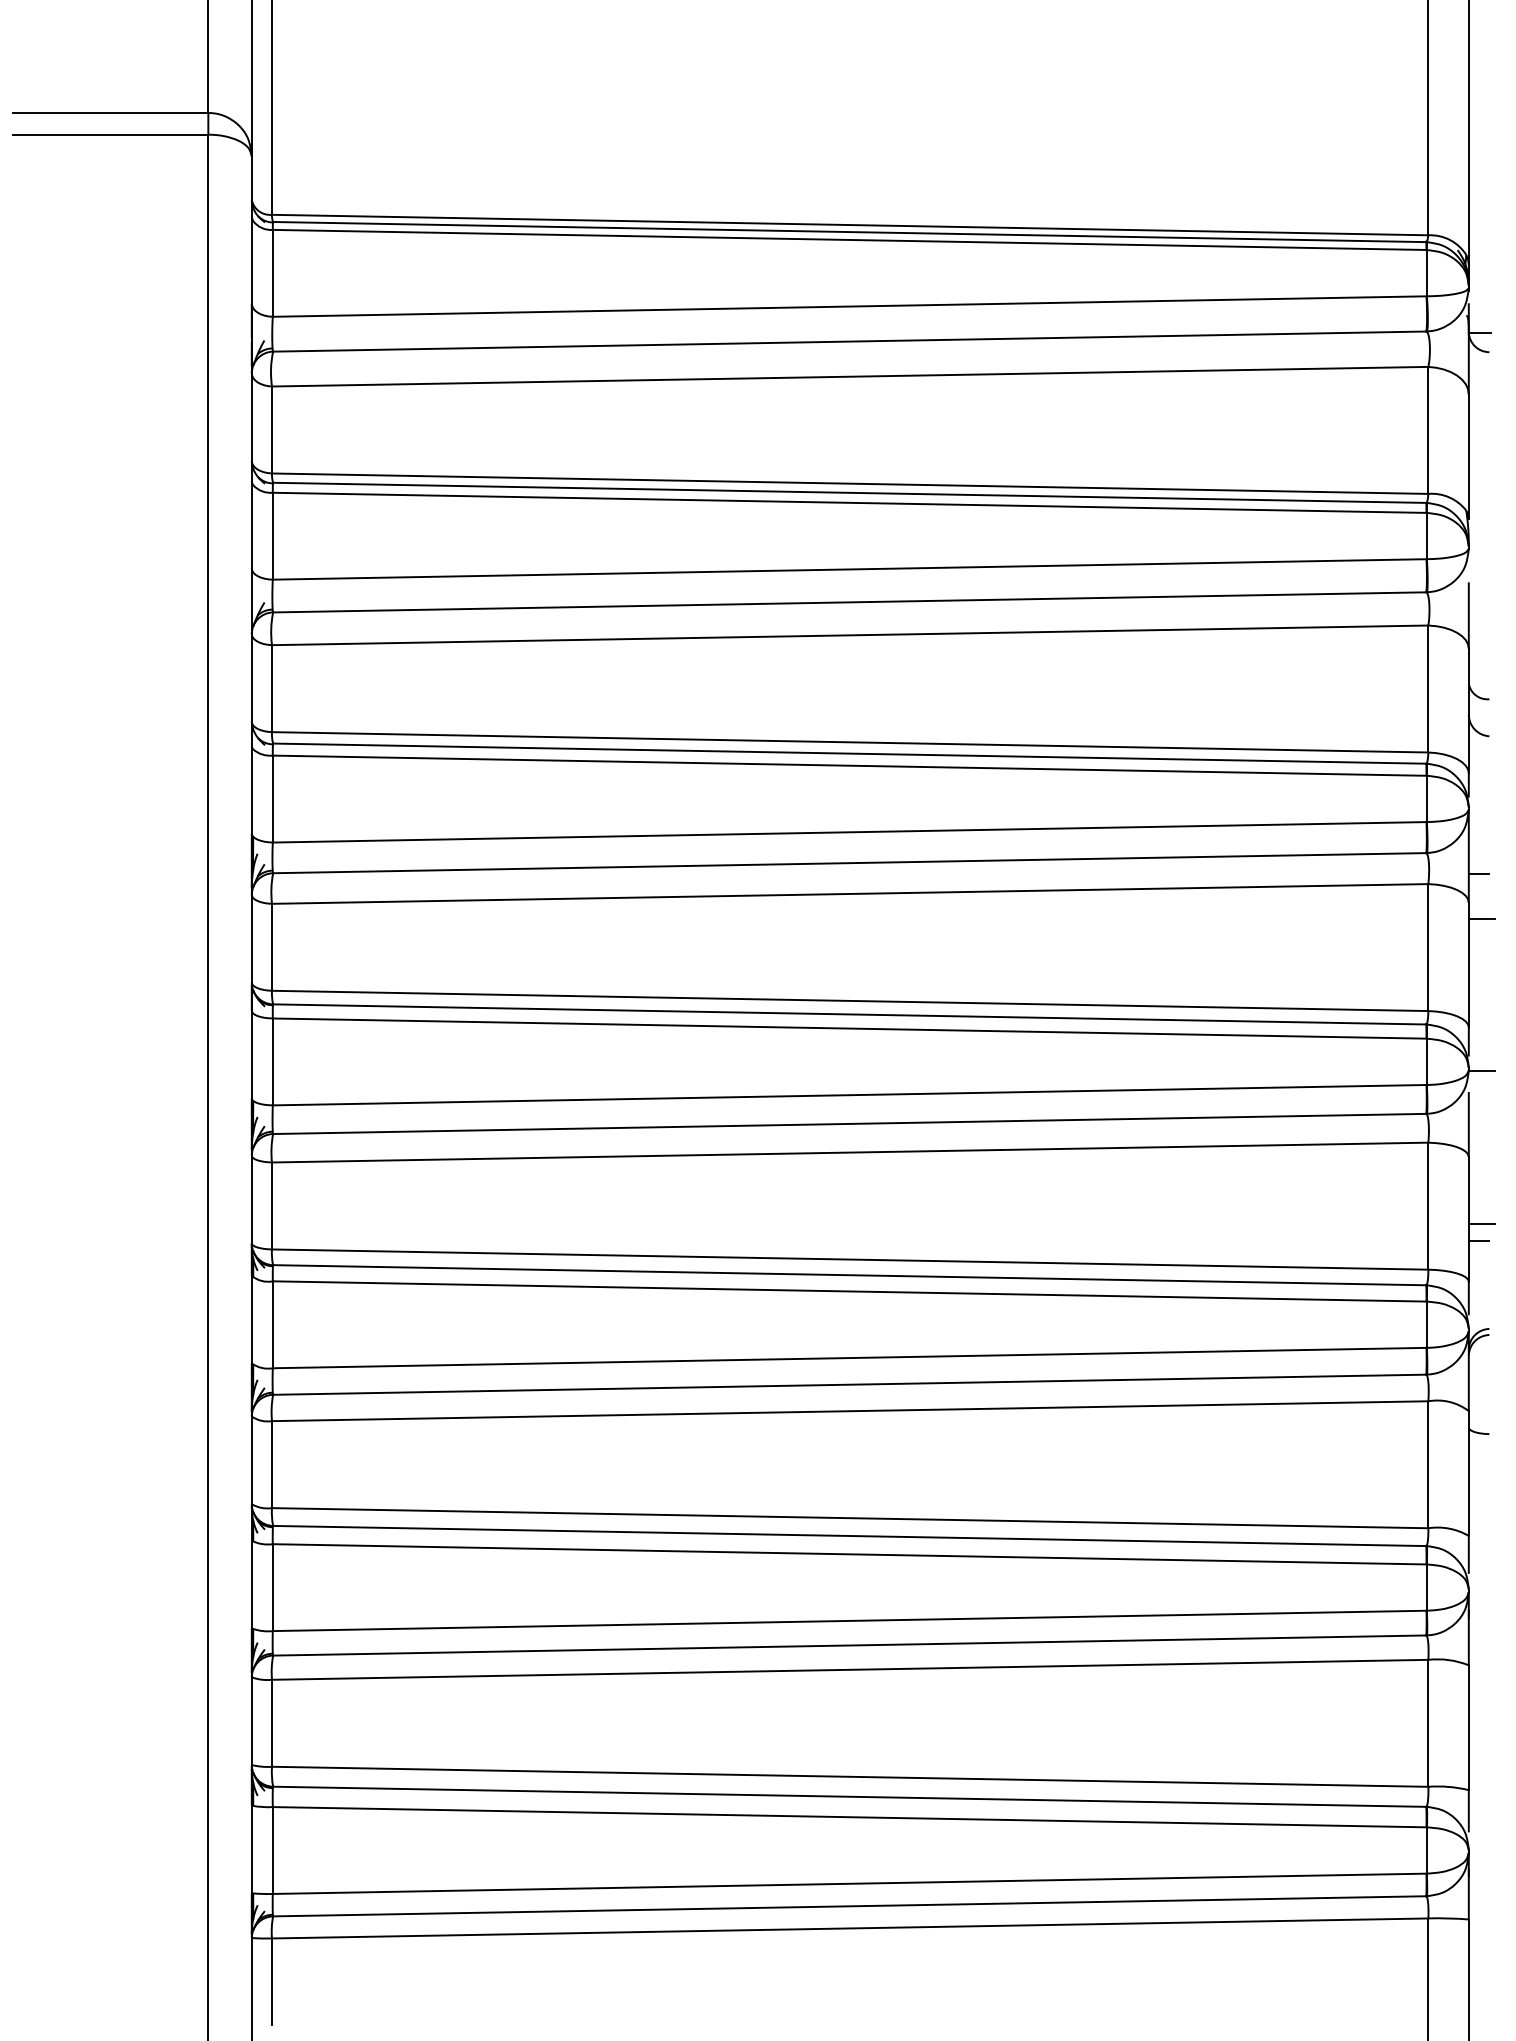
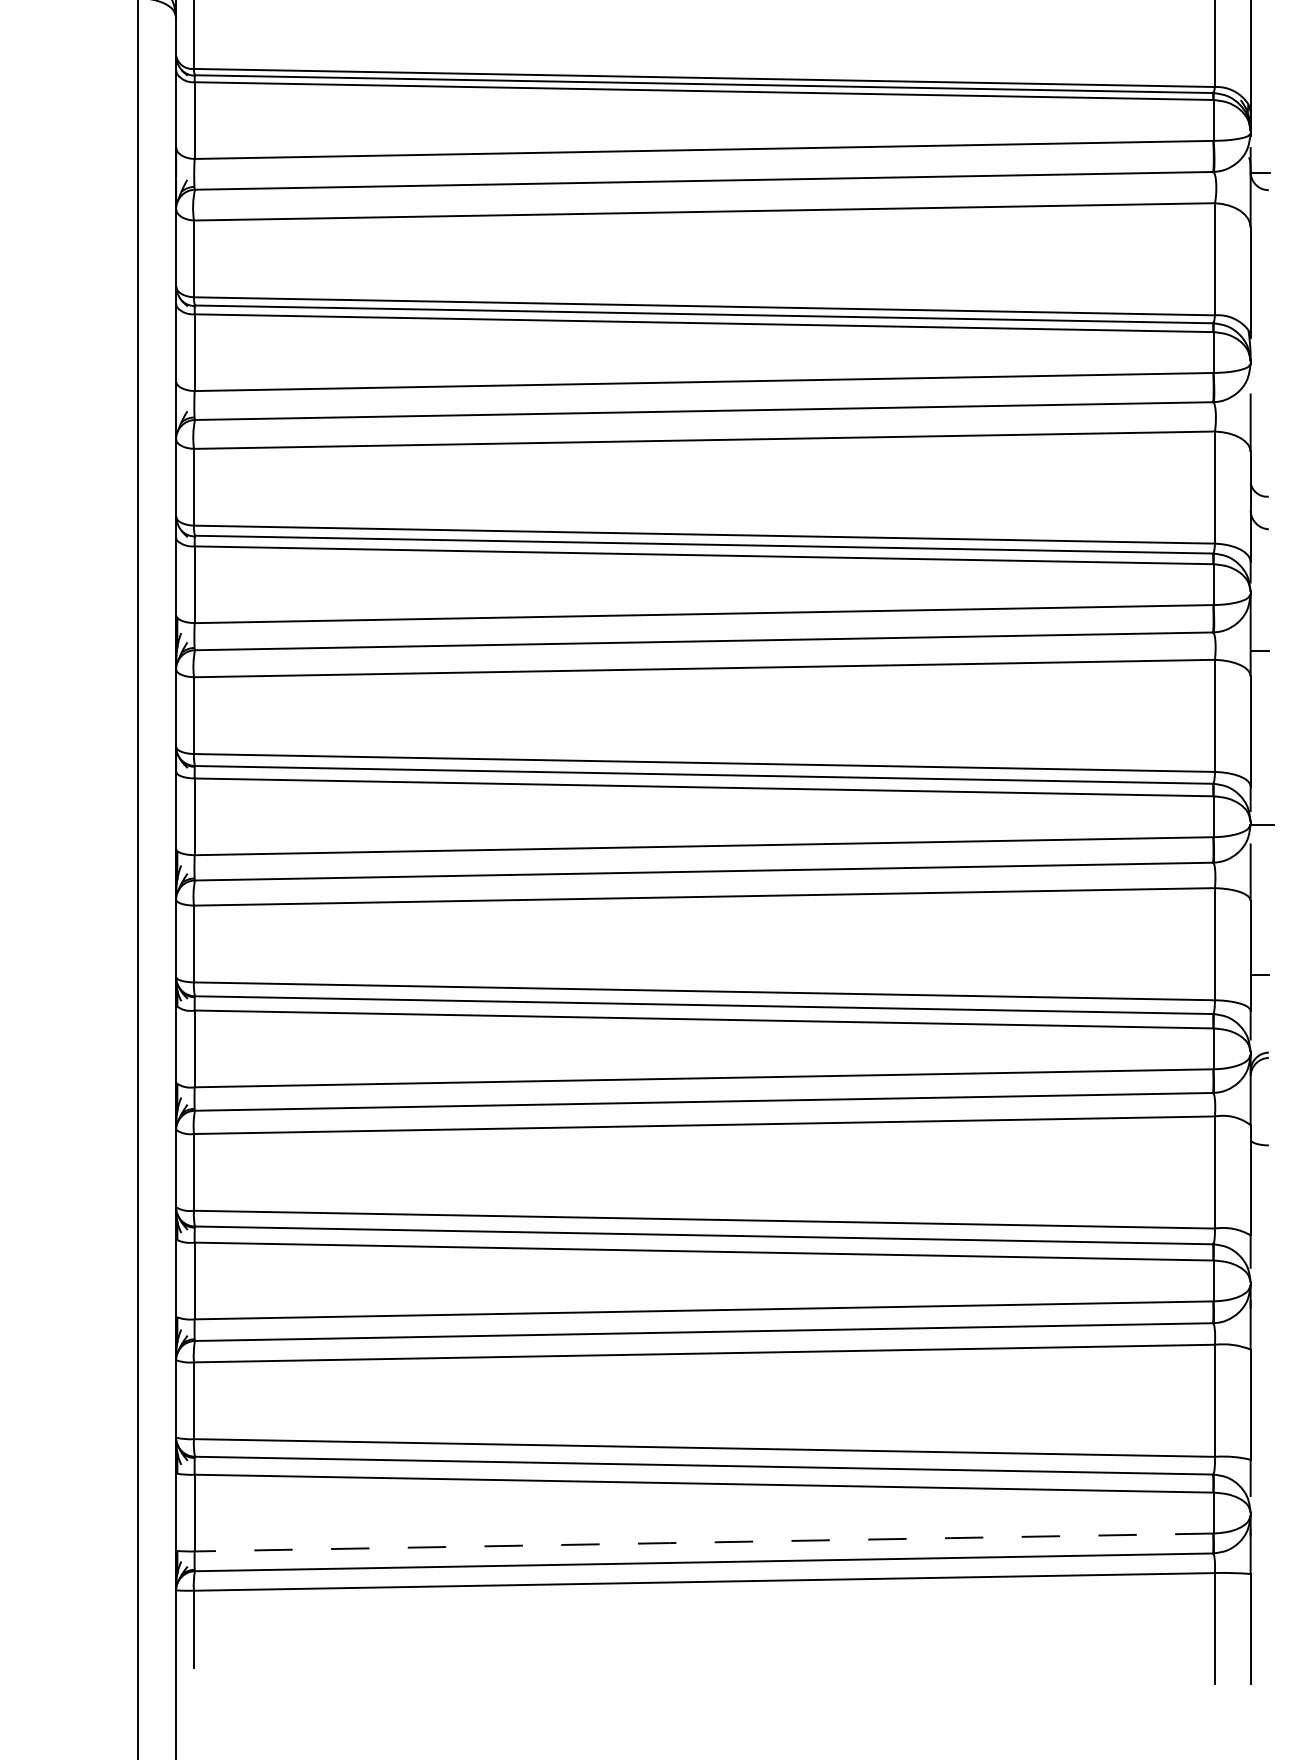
line: (1481, 919) -> (1261, 691), removed
line: (1481, 1223) -> (1261, 959), removed
line: (849, 1883) -> (703, 1542), solid -> dashed

